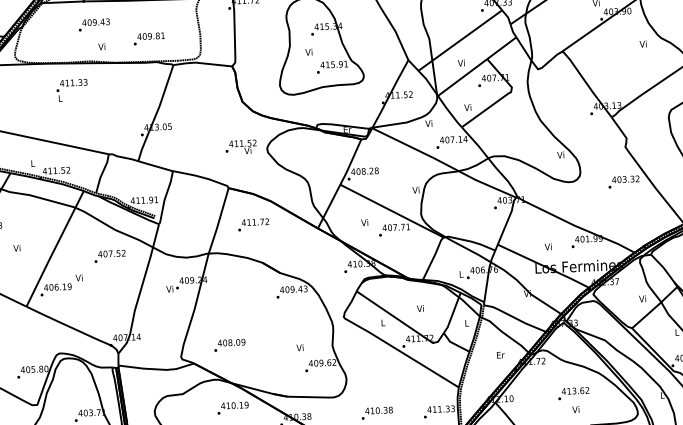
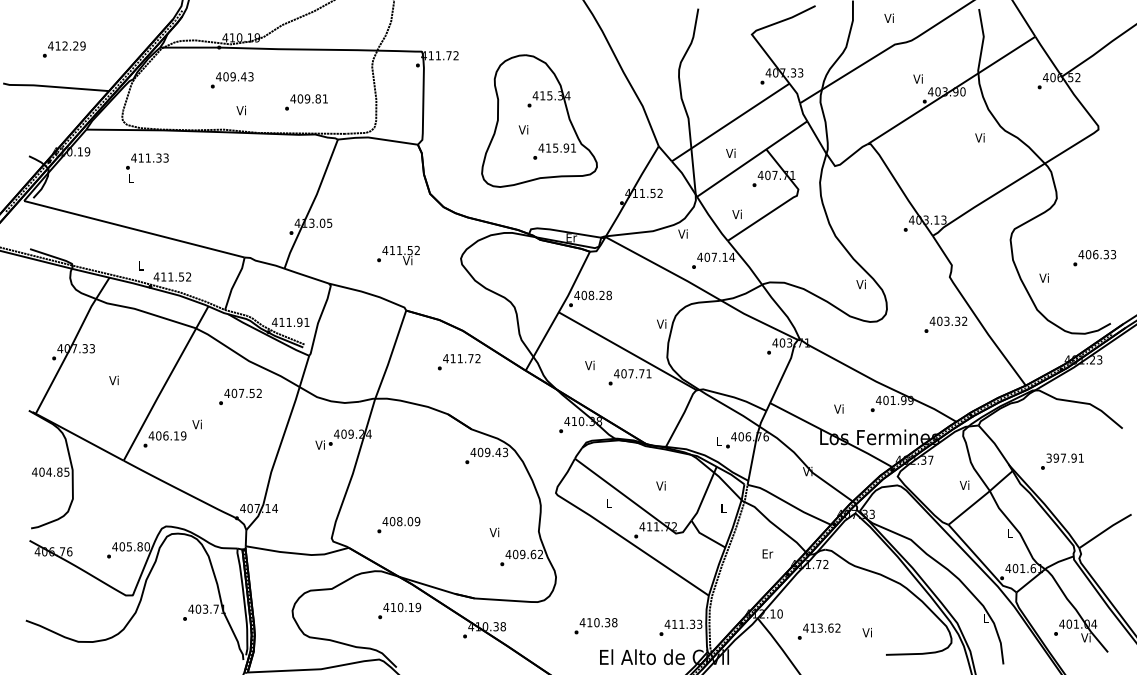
text: (72, 89) -> (147, 167), moved
text: (241, 147) -> (398, 255), moved
text: (253, 225) -> (458, 362), moved
text: (573, 393) -> (818, 631), moved

